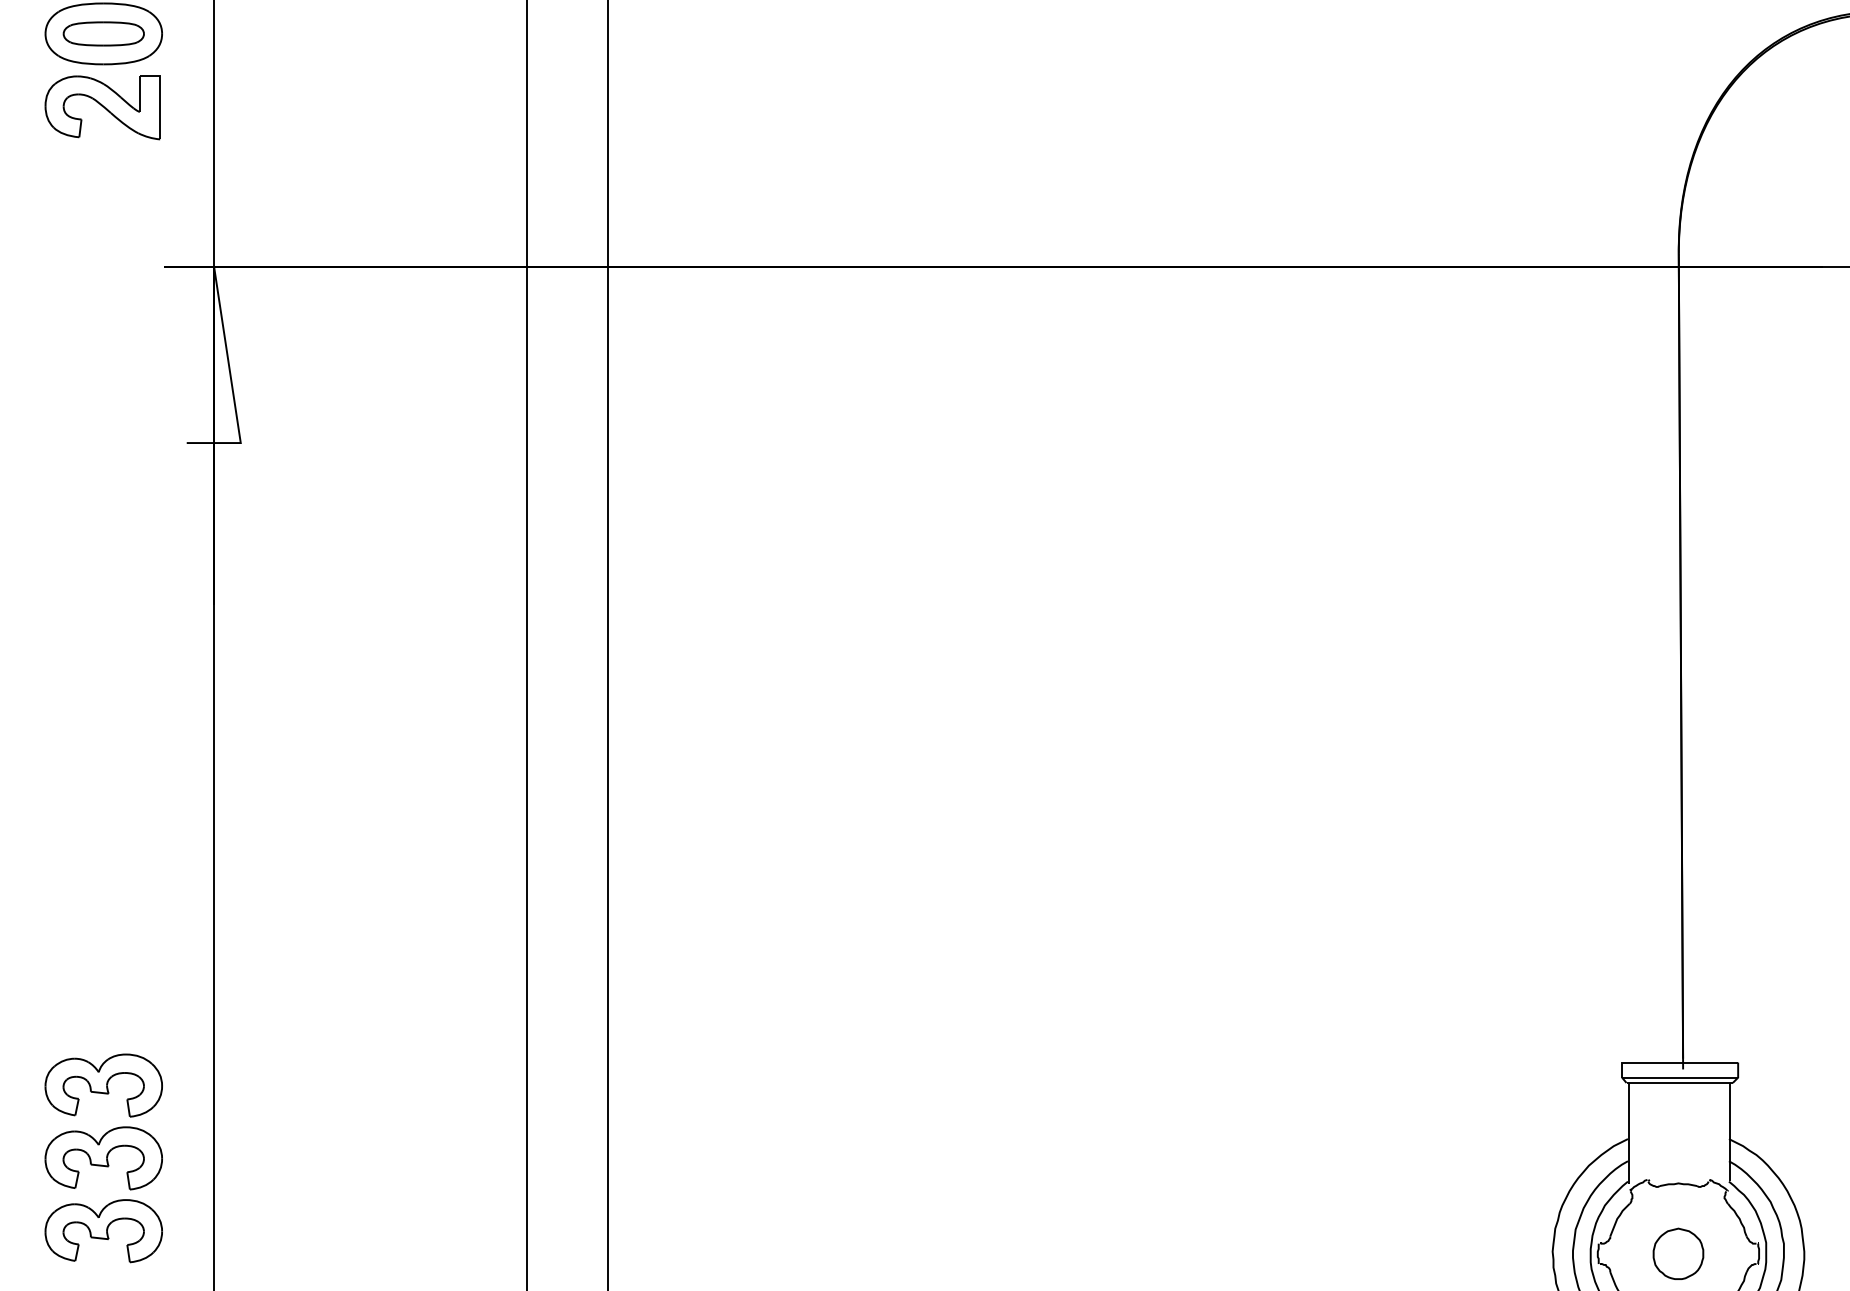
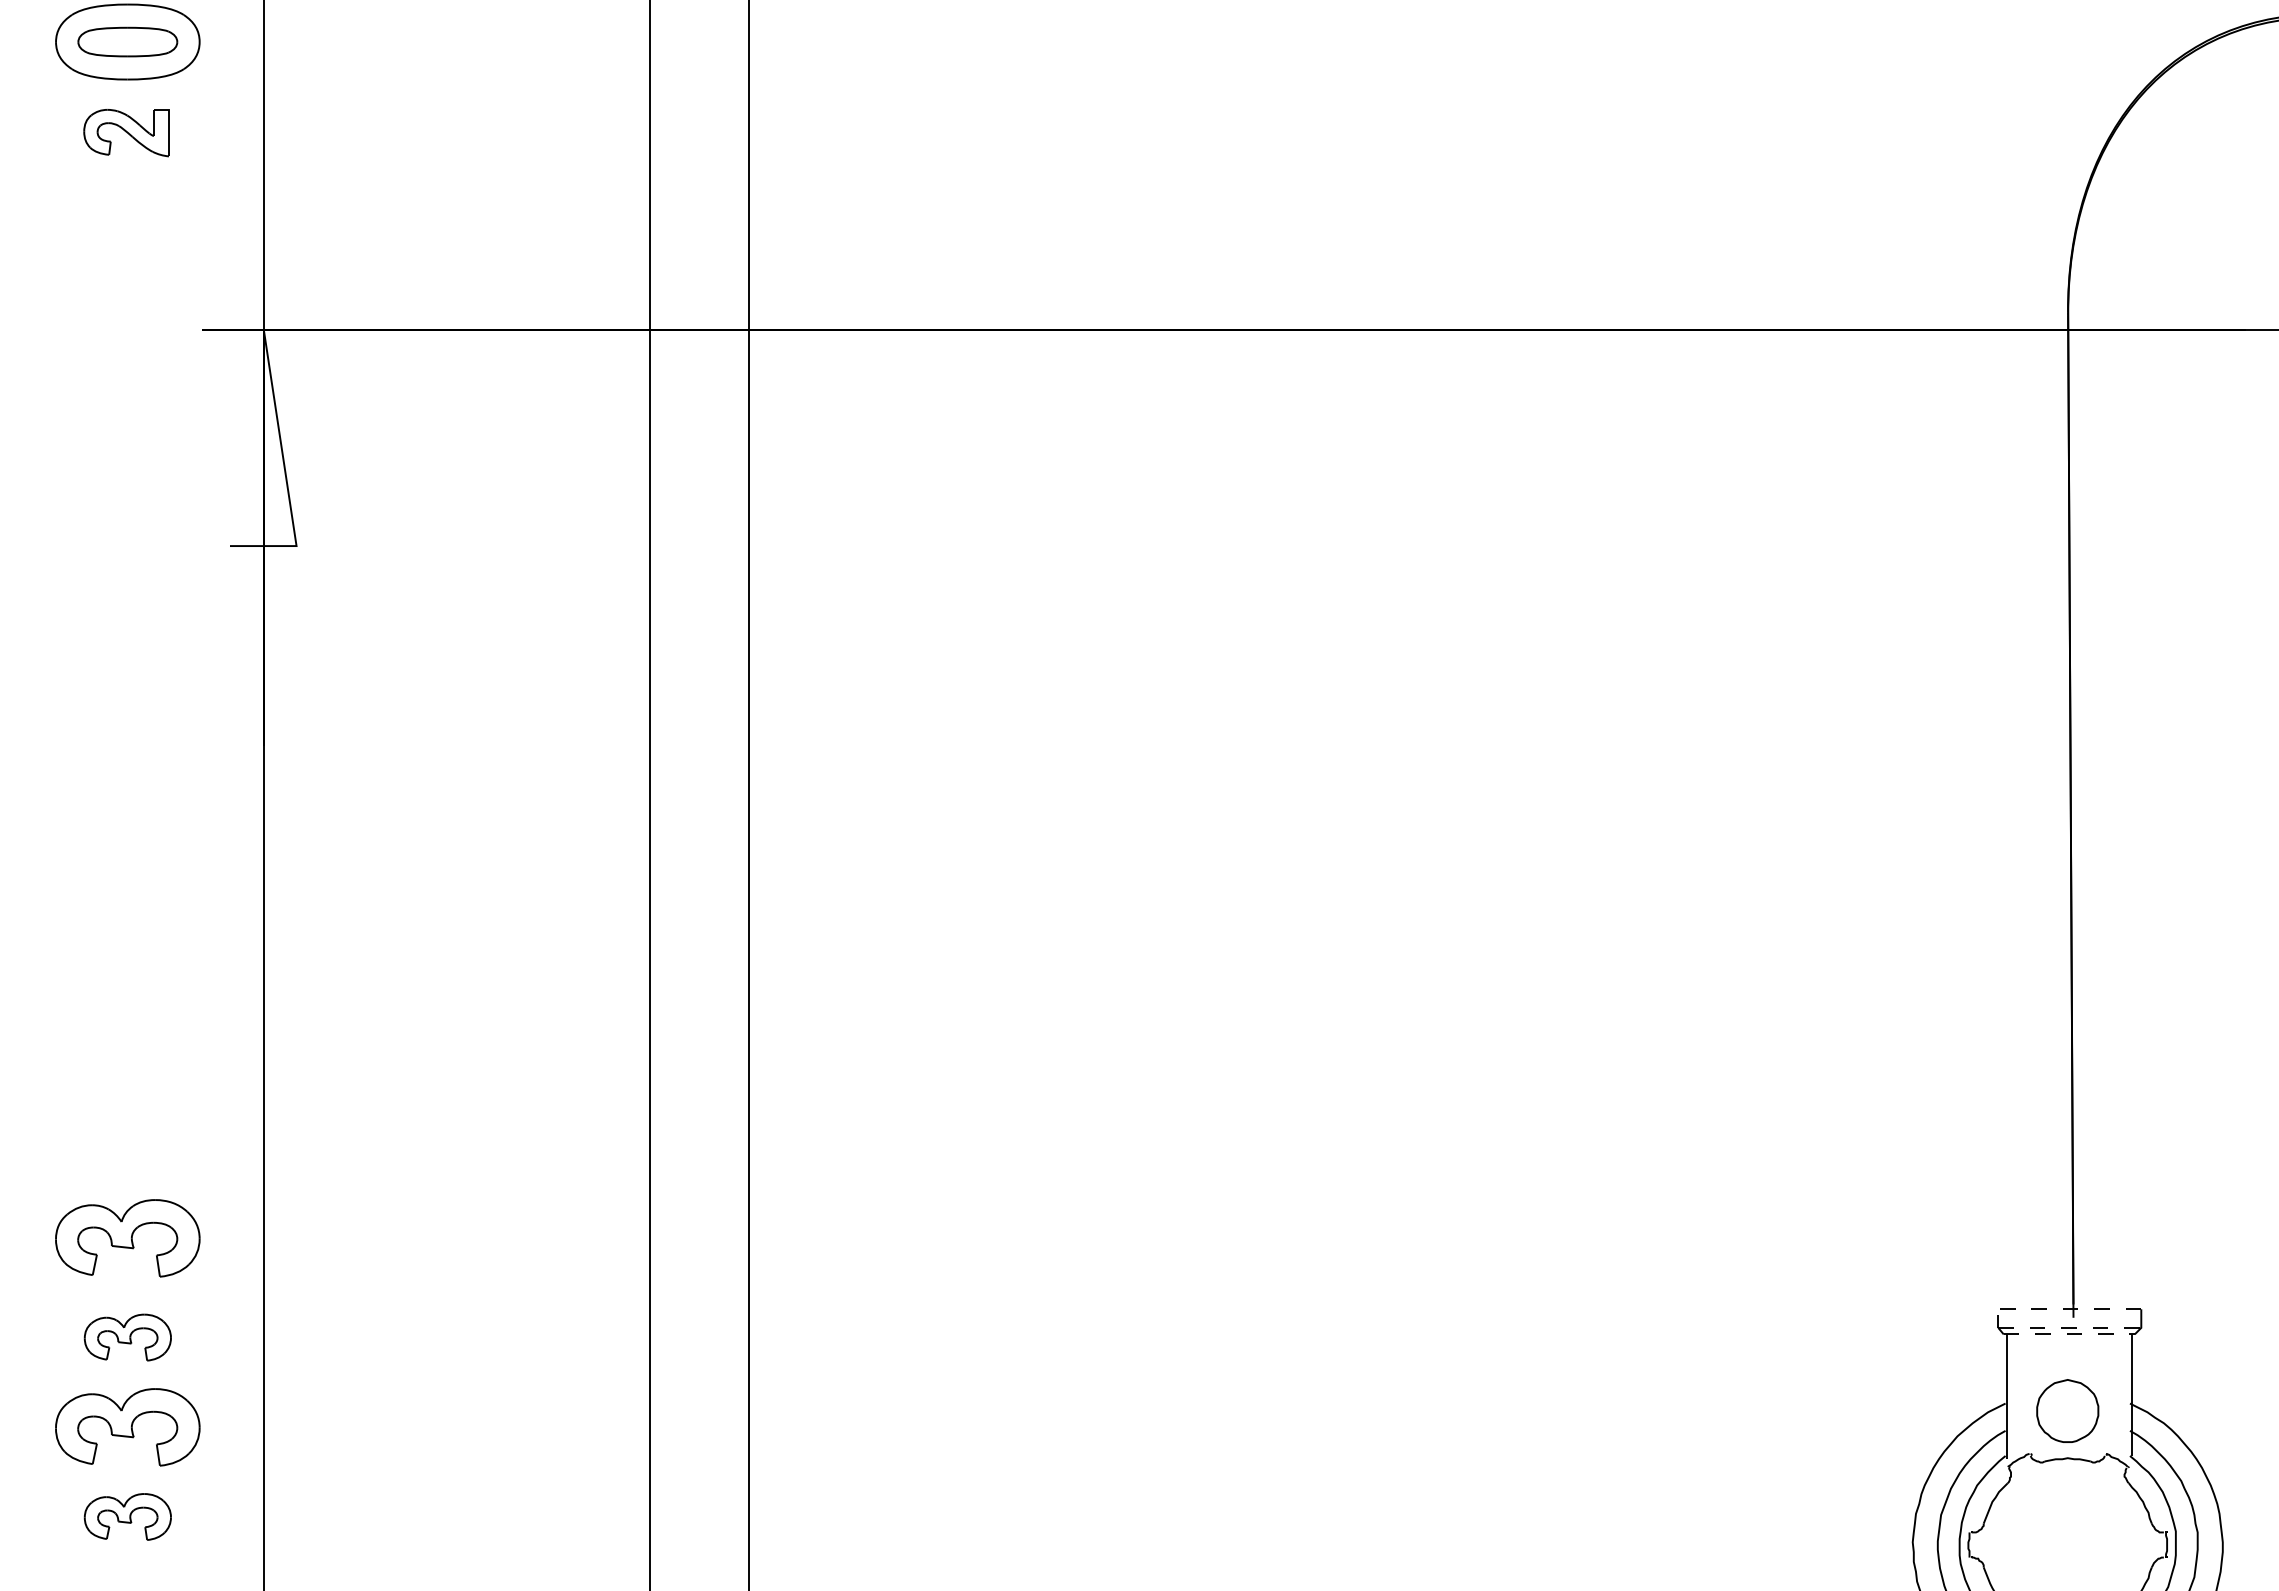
part: (102, 107) -> (126, 132), size x0.6
part: (103, 1005) -> (127, 1238), added
line: (1676, 1062) -> (2065, 1309), solid -> dashed
line: (1679, 1077) -> (2069, 1327), solid -> dashed
line: (1679, 1083) -> (2069, 1334), solid -> dashed
part: (103, 1085) -> (127, 1337), size x0.6
part: (103, 1230) -> (127, 1516), size x0.6
part: (1678, 1253) -> (2067, 1410), moved

